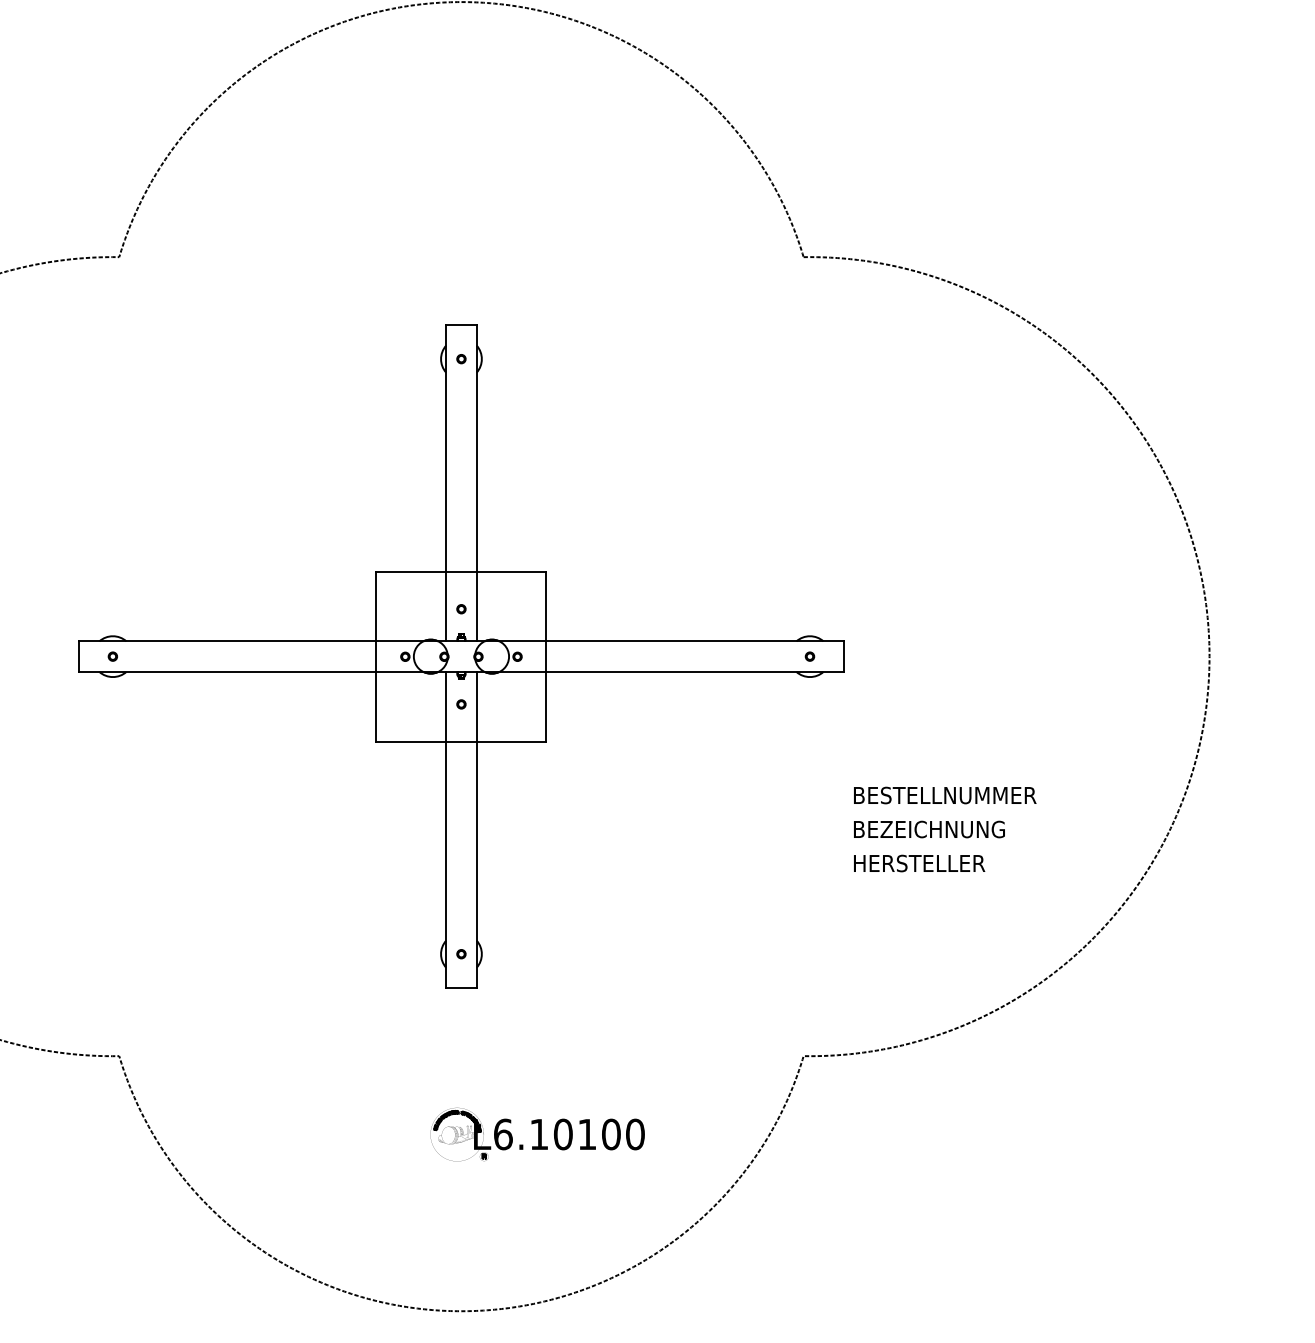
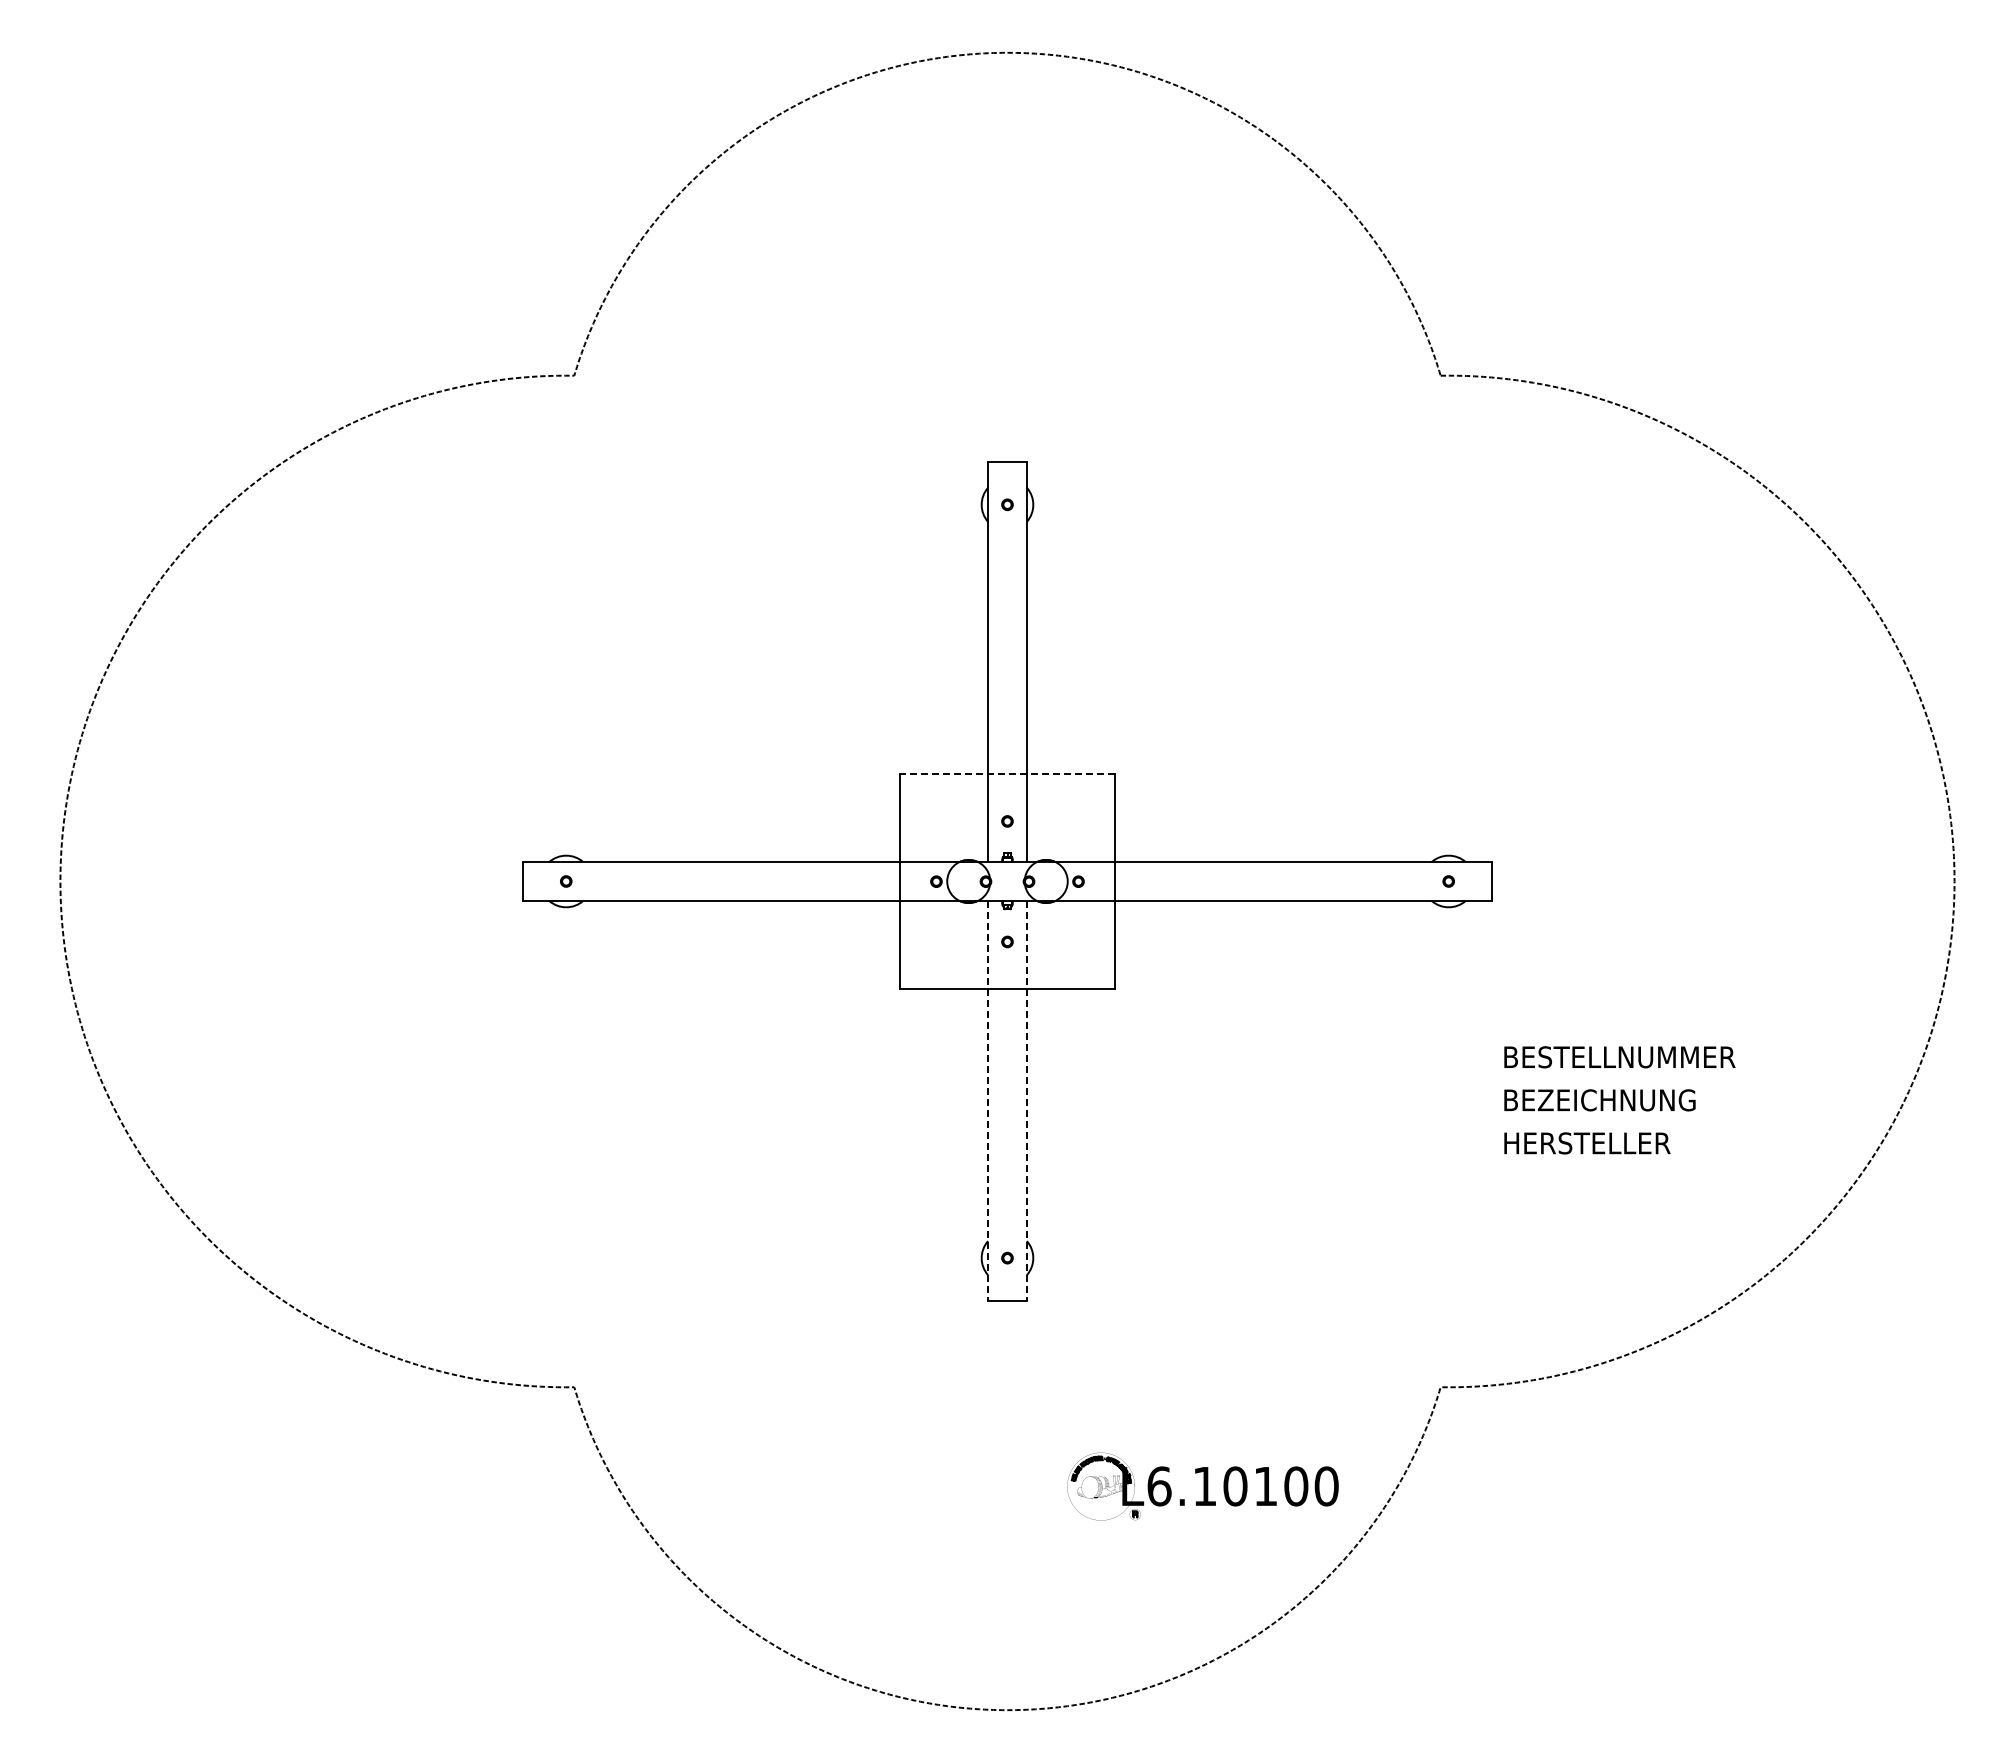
line: (461, 571) -> (1007, 773), solid -> dashed
line: (446, 830) -> (988, 1101), solid -> dashed
line: (476, 830) -> (1026, 1101), solid -> dashed
part: (537, 1134) -> (1202, 1486), moved

